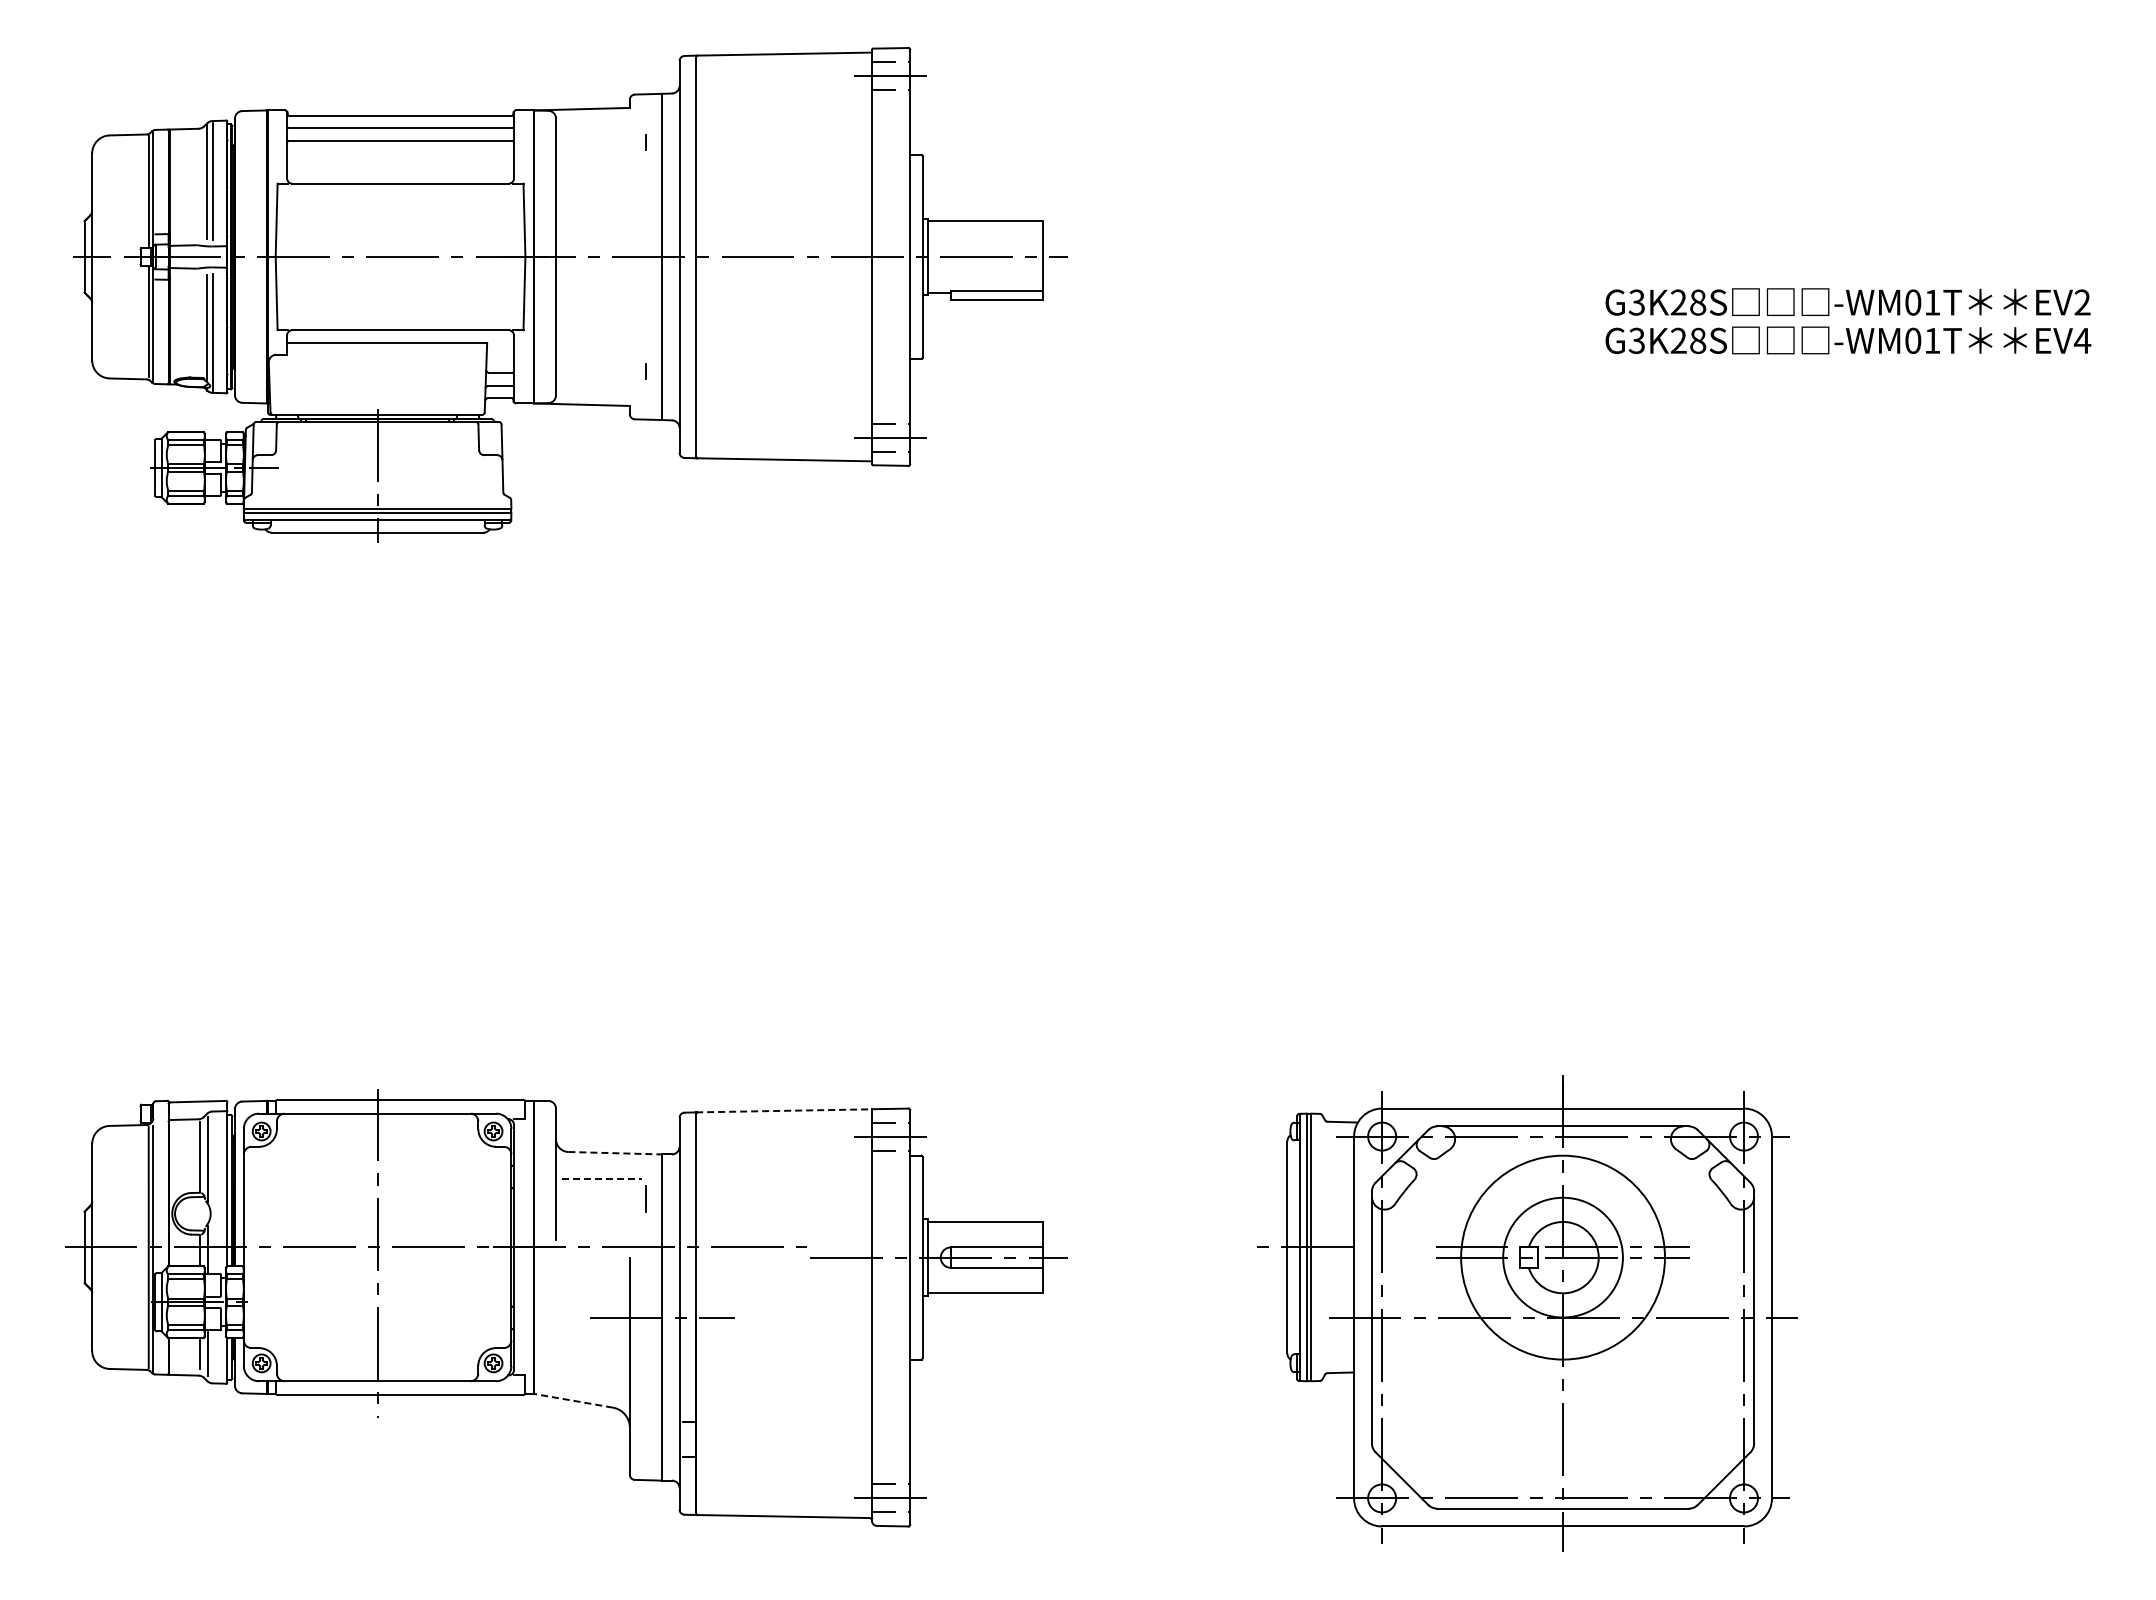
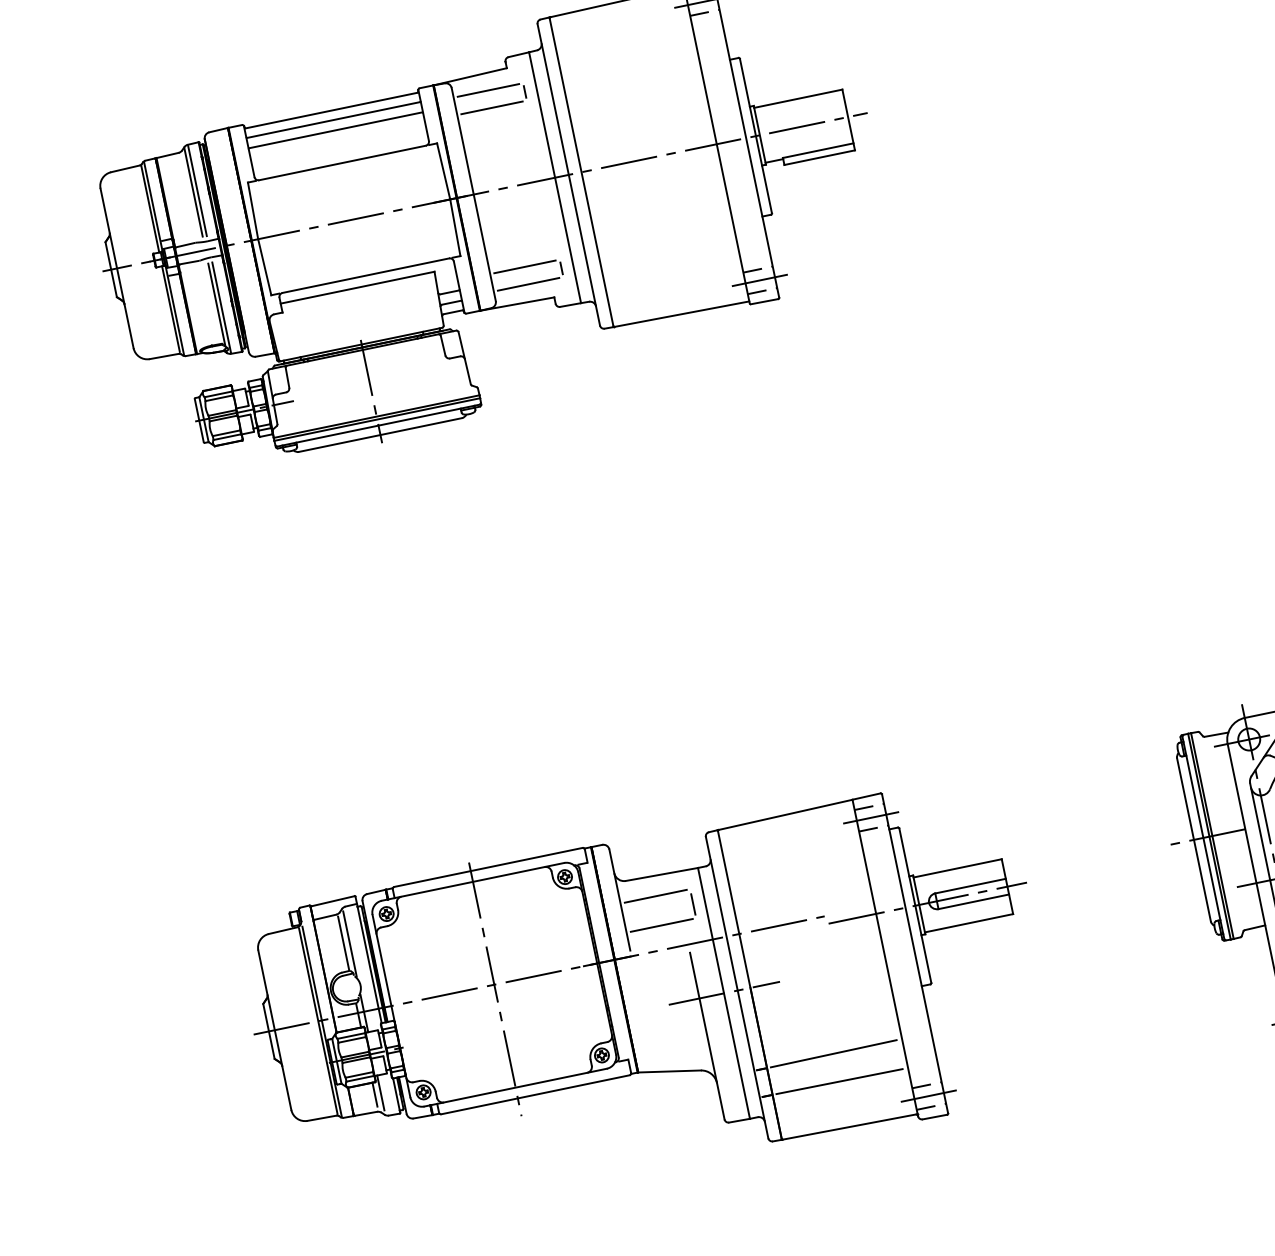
line: (601, 130) -> (488, 90), added
line: (601, 153) -> (492, 107), added
line: (601, 360) -> (525, 266), added
line: (601, 383) -> (528, 284), added
line: (784, 1110) -> (785, 814), dashed -> solid
line: (615, 1153) -> (662, 874), dashed -> solid
line: (602, 1178) -> (656, 895), dashed -> solid
line: (601, 1216) -> (661, 925), added
line: (573, 1400) -> (669, 1071), dashed -> solid
line: (782, 1420) -> (833, 1053), added
line: (782, 1457) -> (839, 1081), added

